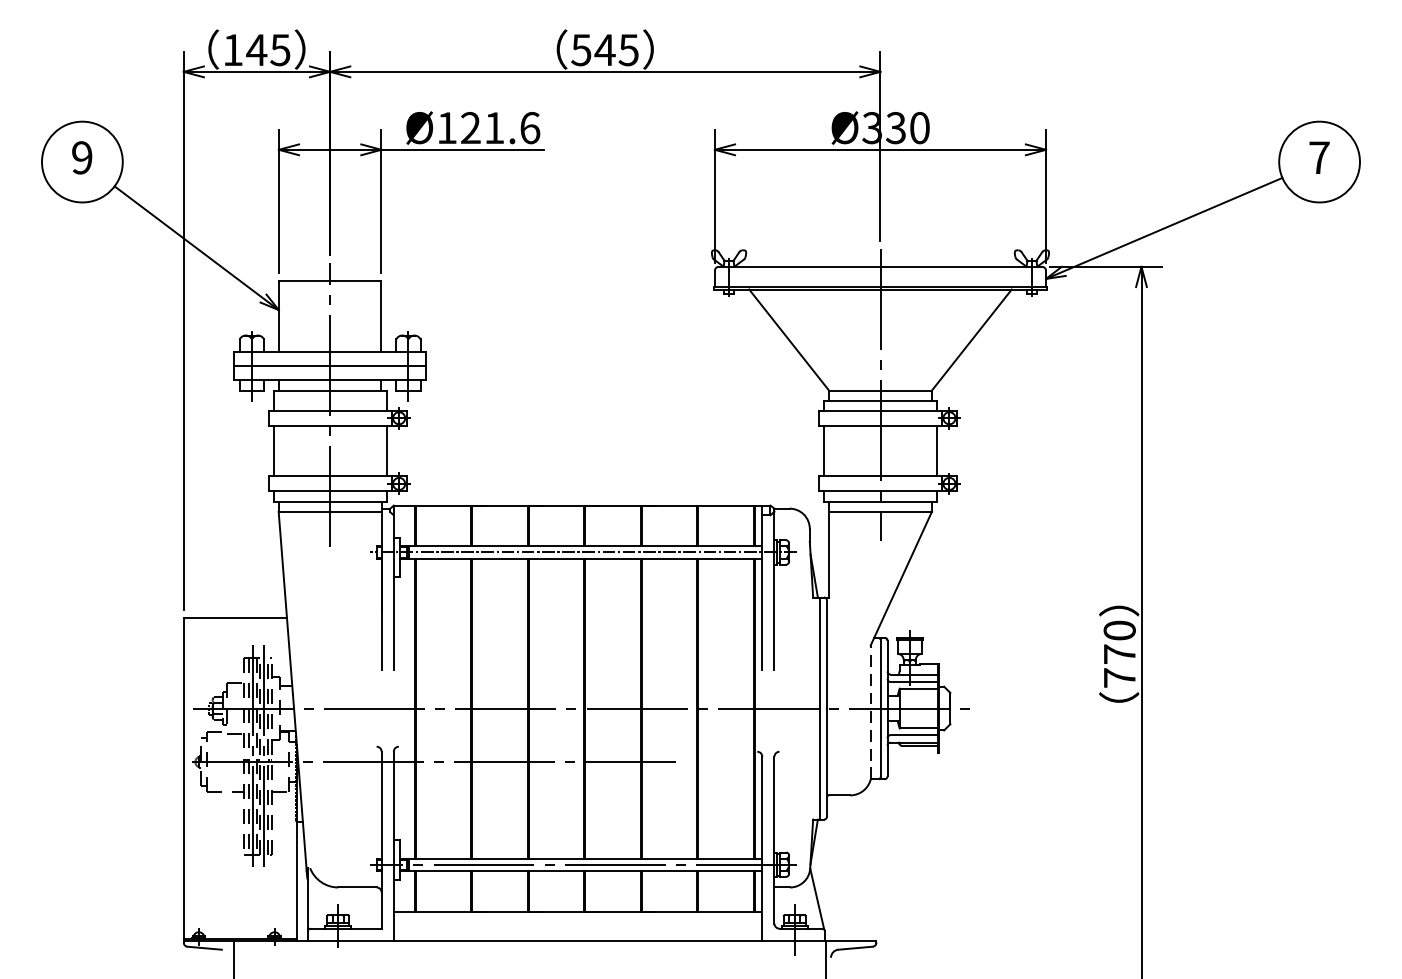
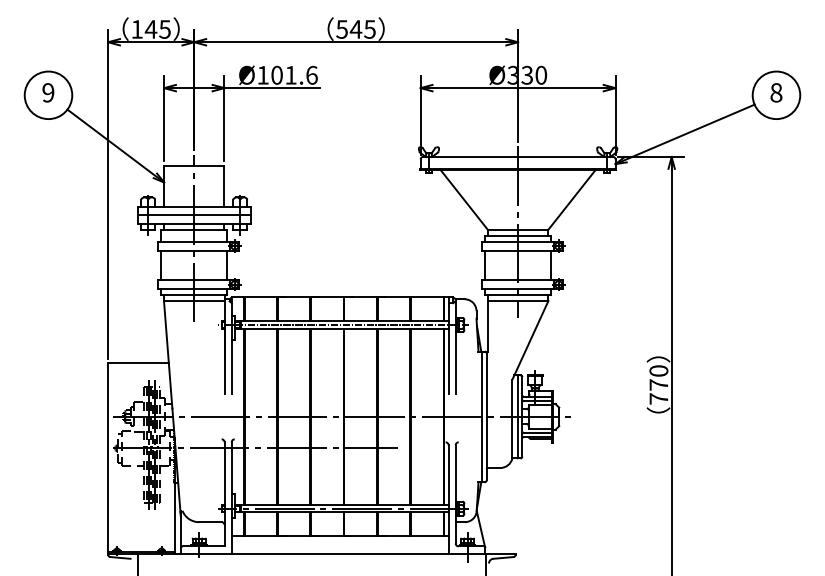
text: (469, 128) -> (276, 75), Ø121.6 -> Ø101.6
text: (1319, 157) -> (776, 92), 7 -> 8
line: (870, 711) -> (512, 418), dashed -> solid

